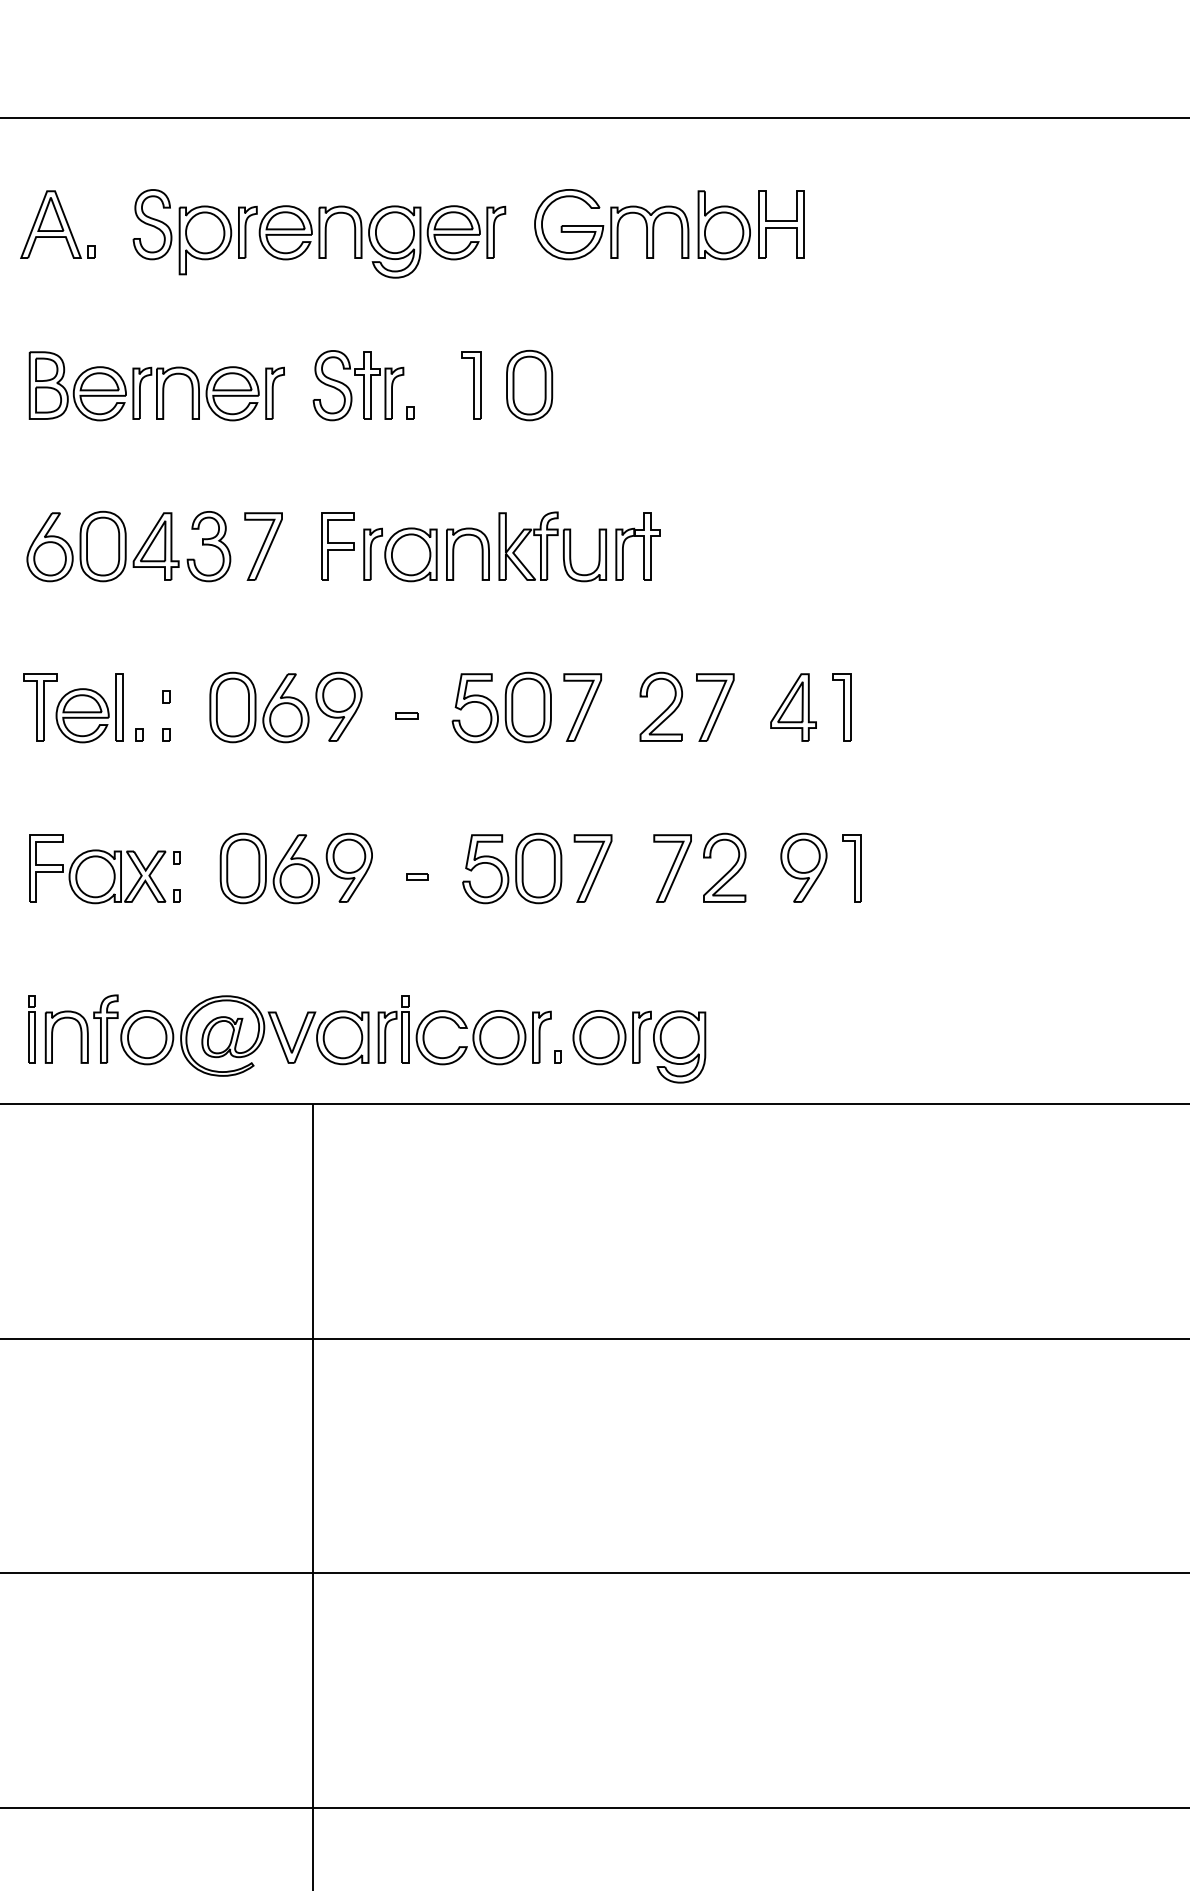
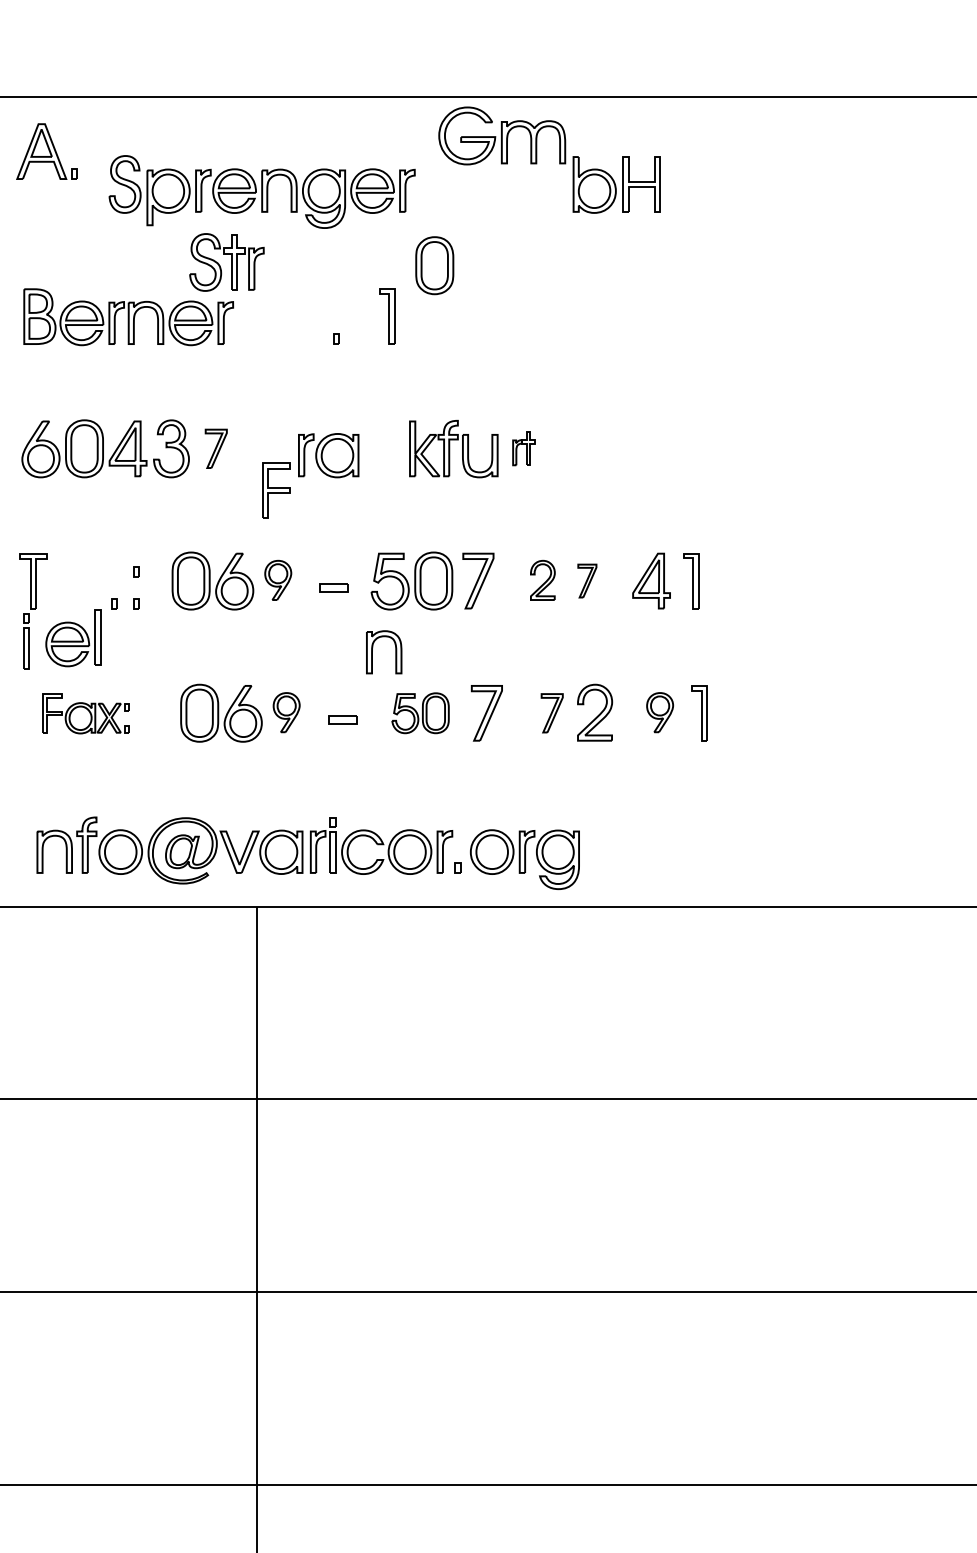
part: (57, 224) -> (47, 151), moved
part: (611, 224) -> (502, 135), moved
part: (358, 385) -> (226, 262), moved
part: (529, 385) -> (434, 265), moved
part: (263, 546) -> (216, 448), size x0.7
part: (337, 546) -> (276, 490), moved
part: (637, 546) -> (523, 448), size x0.6
part: (454, 553) -> (373, 651), moved
part: (338, 706) -> (277, 580), size x0.7
part: (660, 706) -> (542, 580), size x0.7
part: (715, 707) -> (587, 581), size x0.6
part: (89, 708) -> (73, 638), moved
part: (406, 715) -> (333, 587), size x1.6
part: (348, 867) -> (286, 712), size x0.7
part: (803, 867) -> (659, 712), size x0.7
part: (512, 868) -> (420, 713), size x0.7
part: (672, 868) -> (552, 713), size x0.7
part: (104, 869) -> (85, 714), size x0.7
part: (417, 876) -> (342, 719), size x1.6
part: (31, 1029) -> (25, 641), moved

